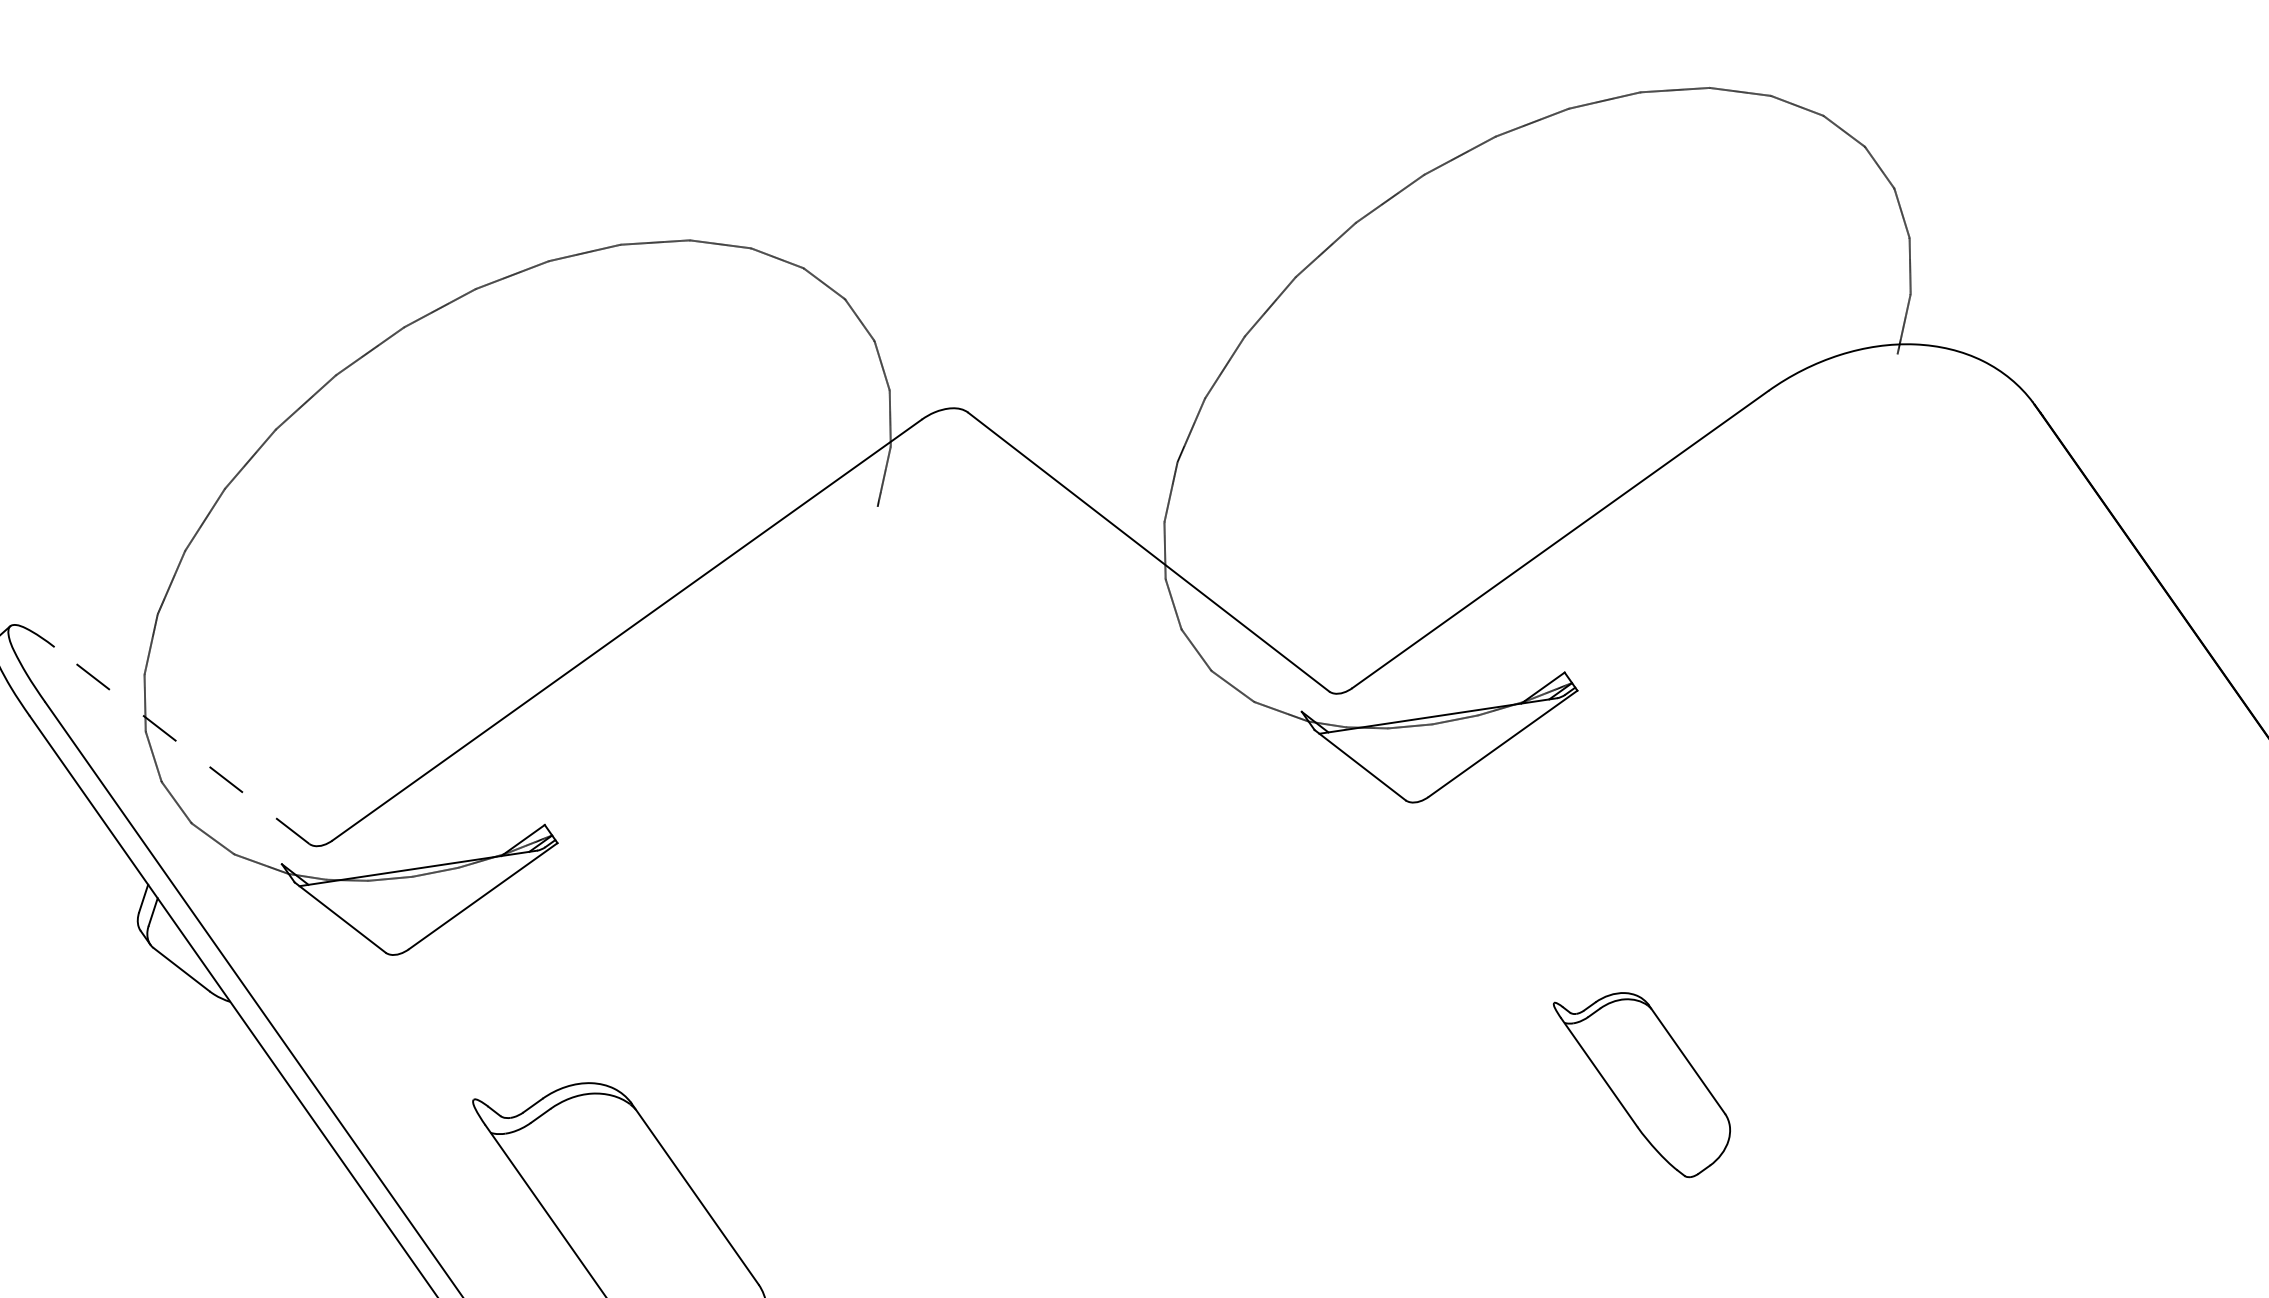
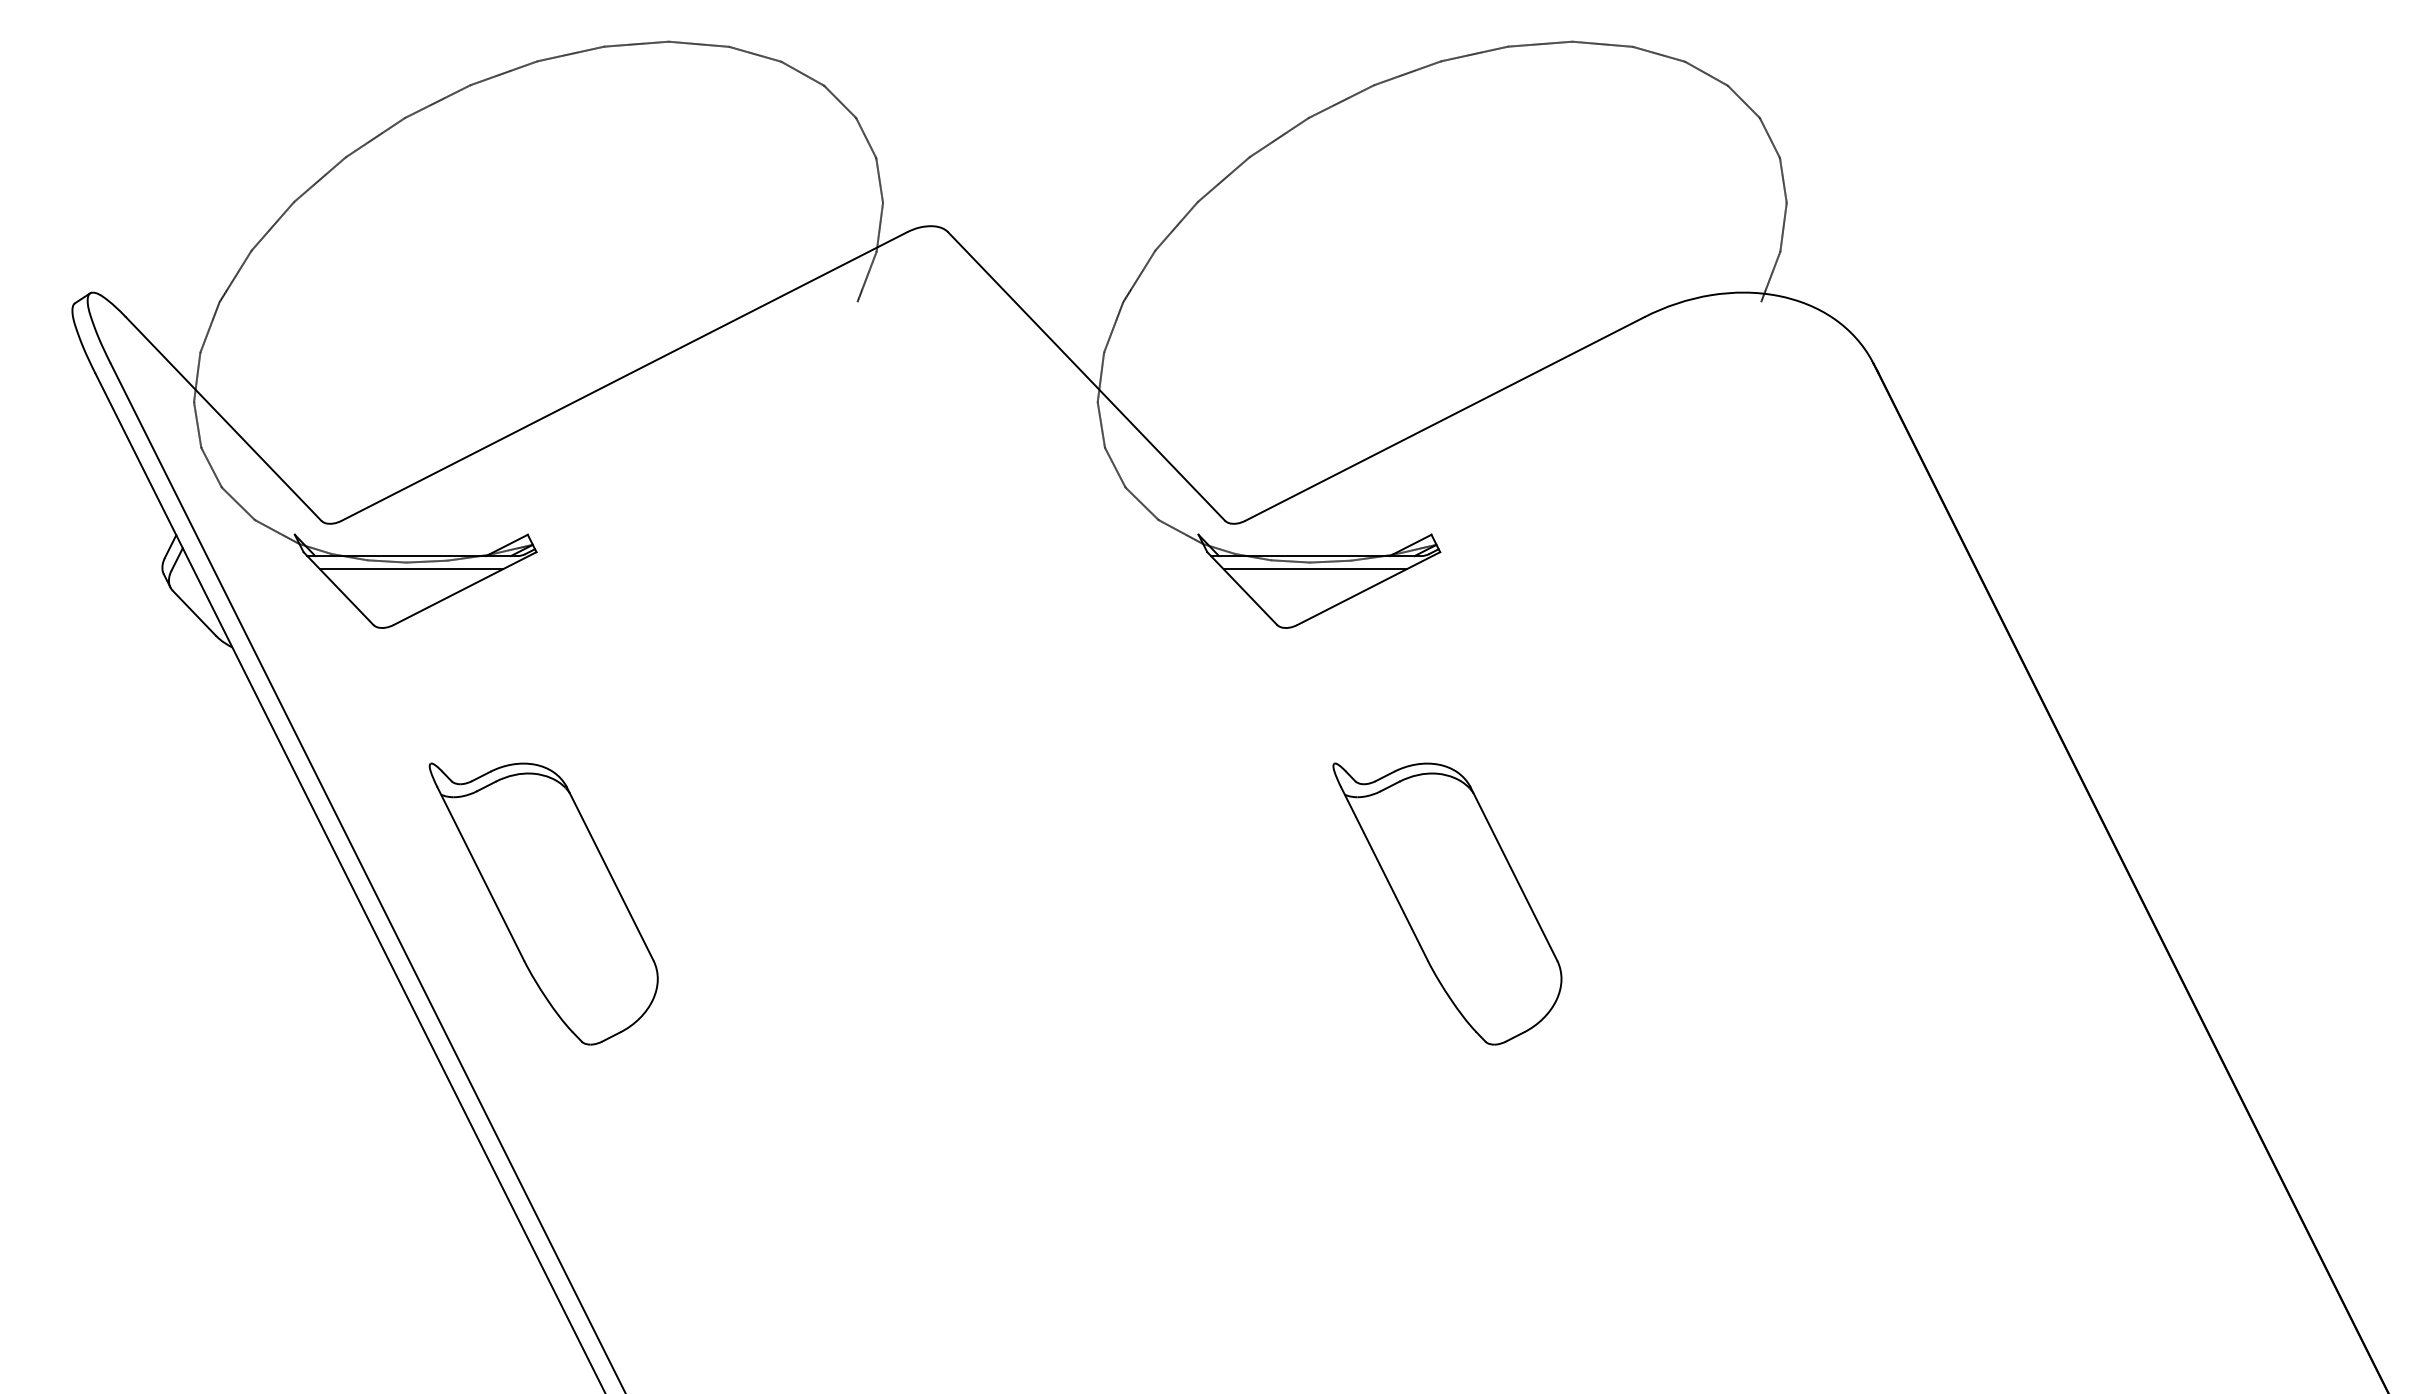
line: (1439, 731) -> (1315, 569), added
line: (181, 745) -> (223, 418), dashed -> solid
line: (419, 883) -> (411, 569), added
part: (1644, 1085) -> (1447, 903), size x1.67

